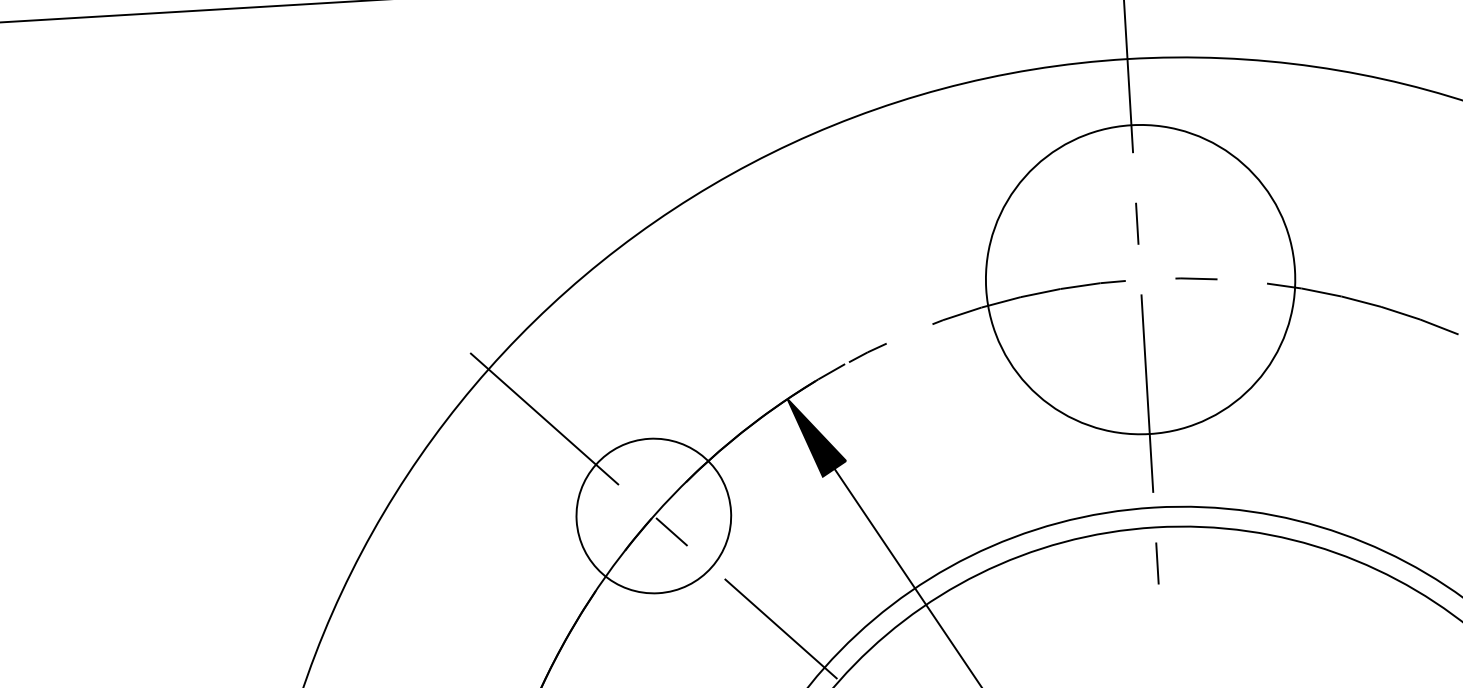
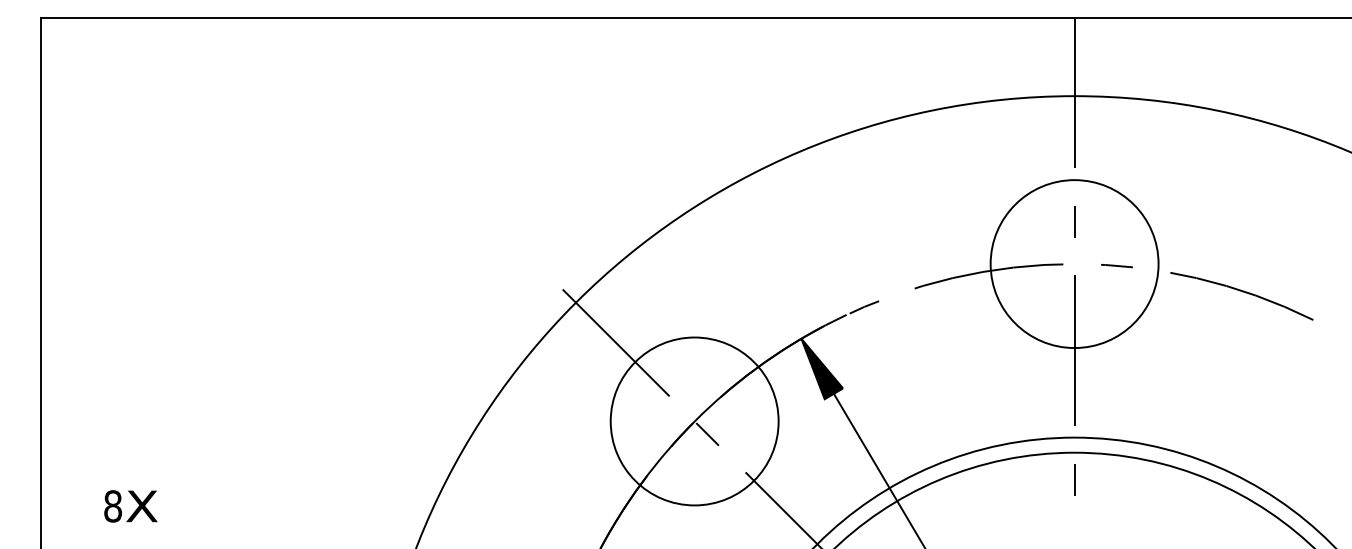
circle: (1140, 280) -> (1074, 264), size x0.71
circle: (653, 516) -> (694, 421), size x1.43

